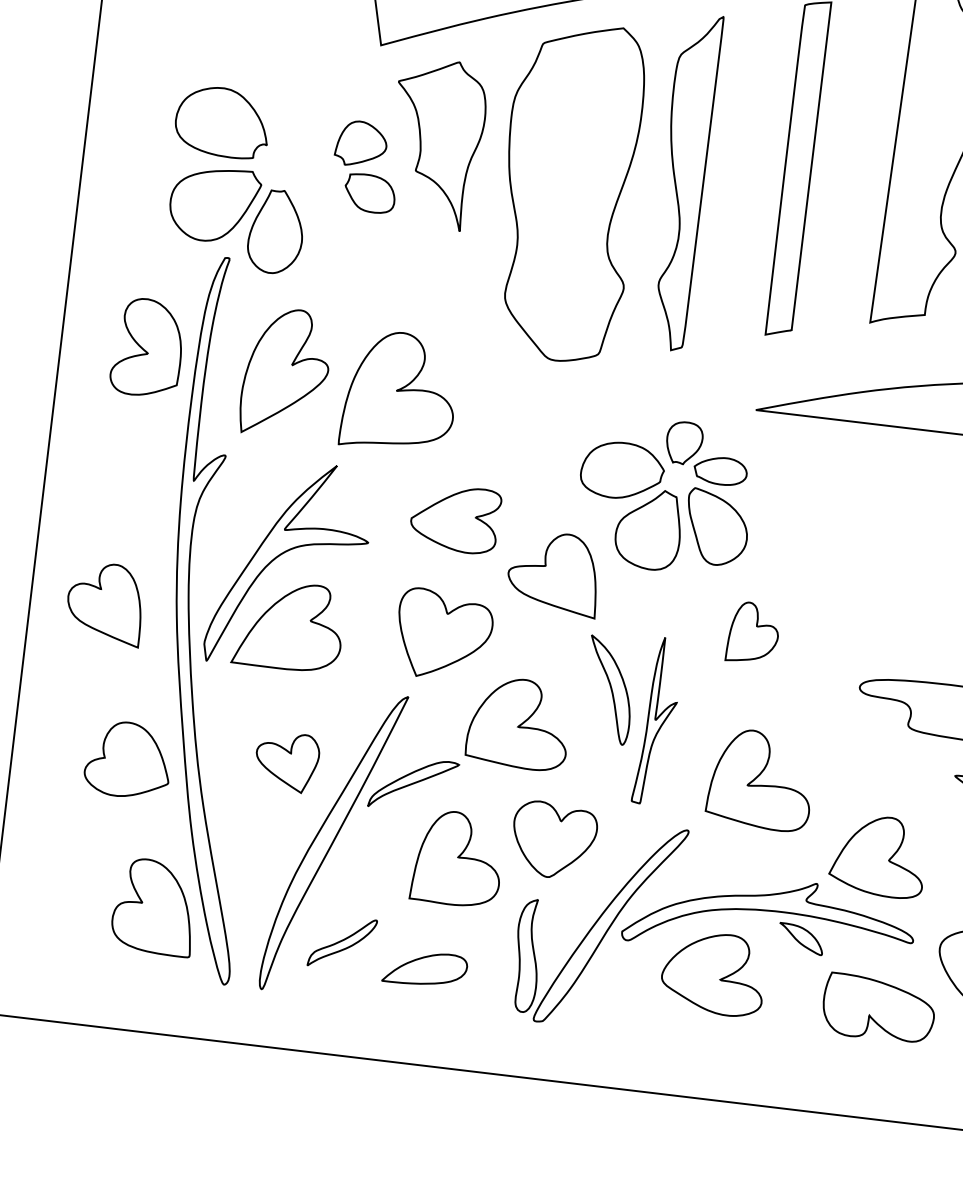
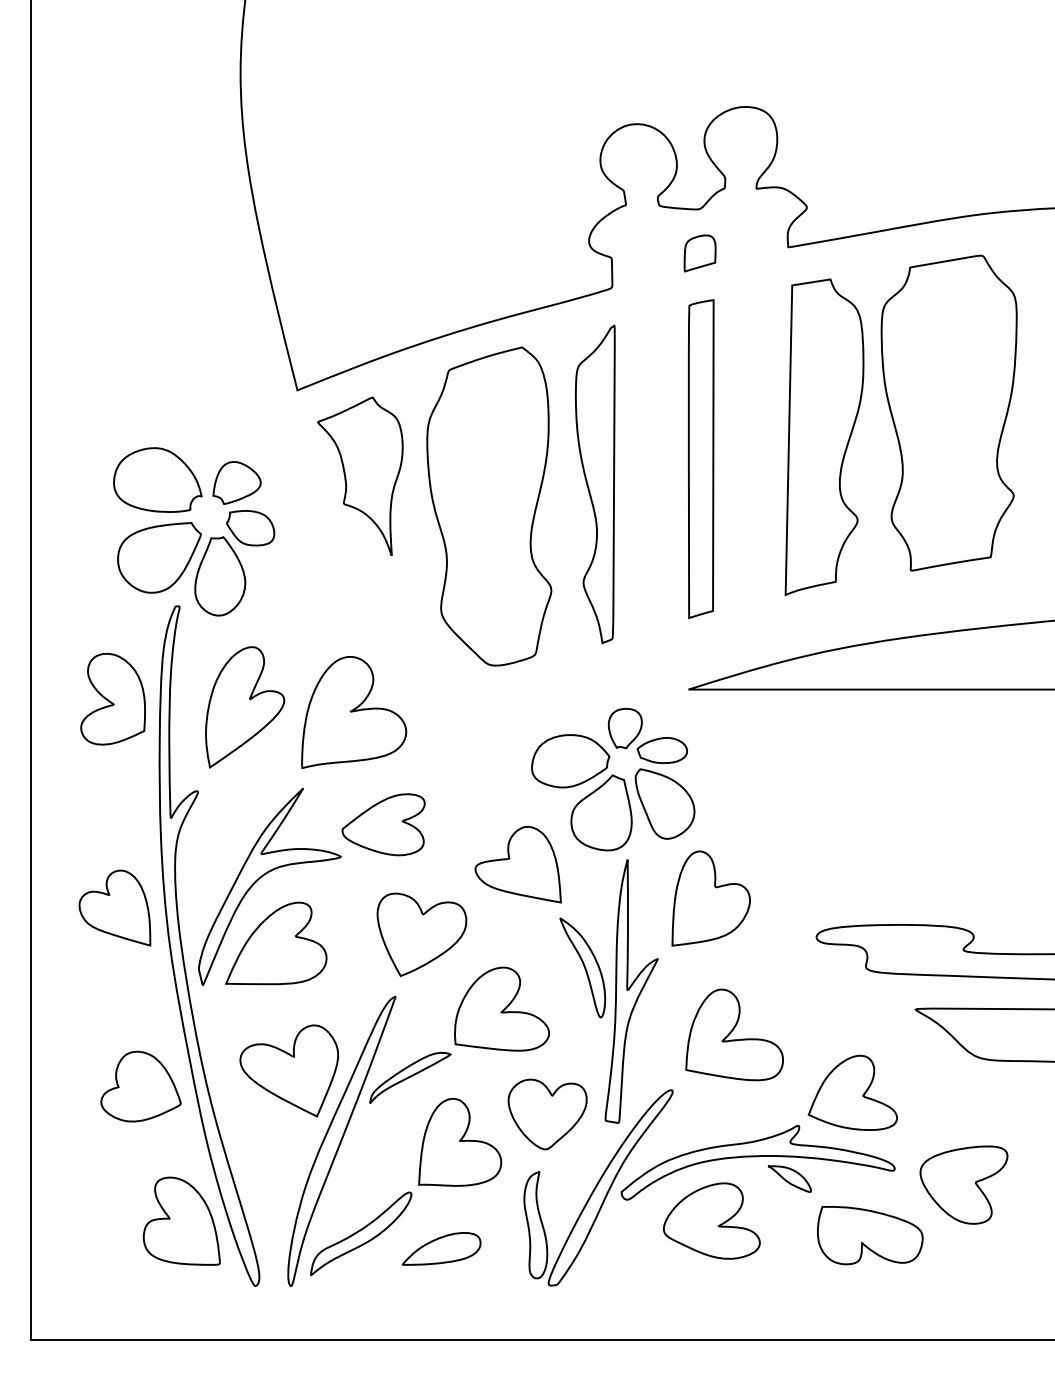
part: (365, 166) -> (243, 503), moved
part: (455, 518) -> (383, 824), moved
part: (105, 602) -> (114, 907), moved
part: (752, 633) -> (710, 898), size x1.67
part: (657, 721) -> (631, 991), size x1.67
part: (287, 761) -> (289, 1070), size x1.67
part: (342, 942) -> (361, 1233), size x1.67

